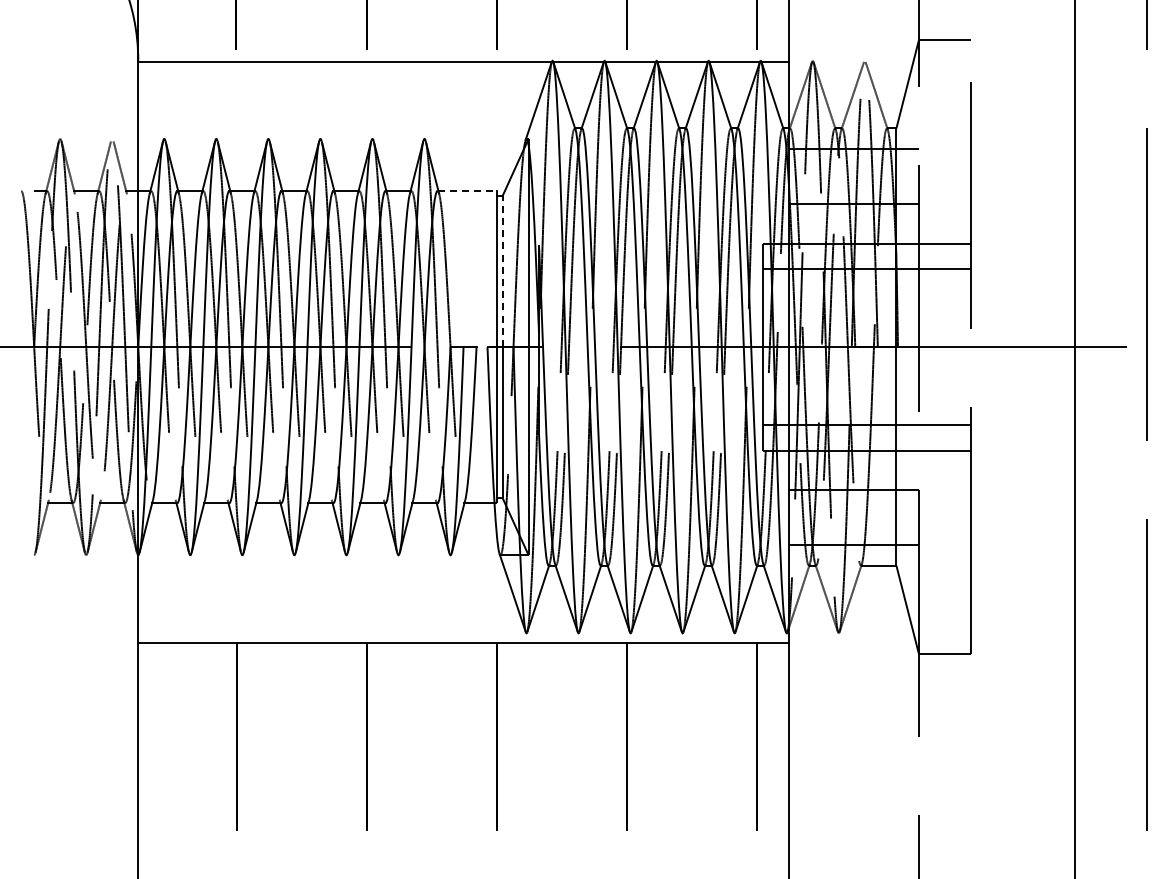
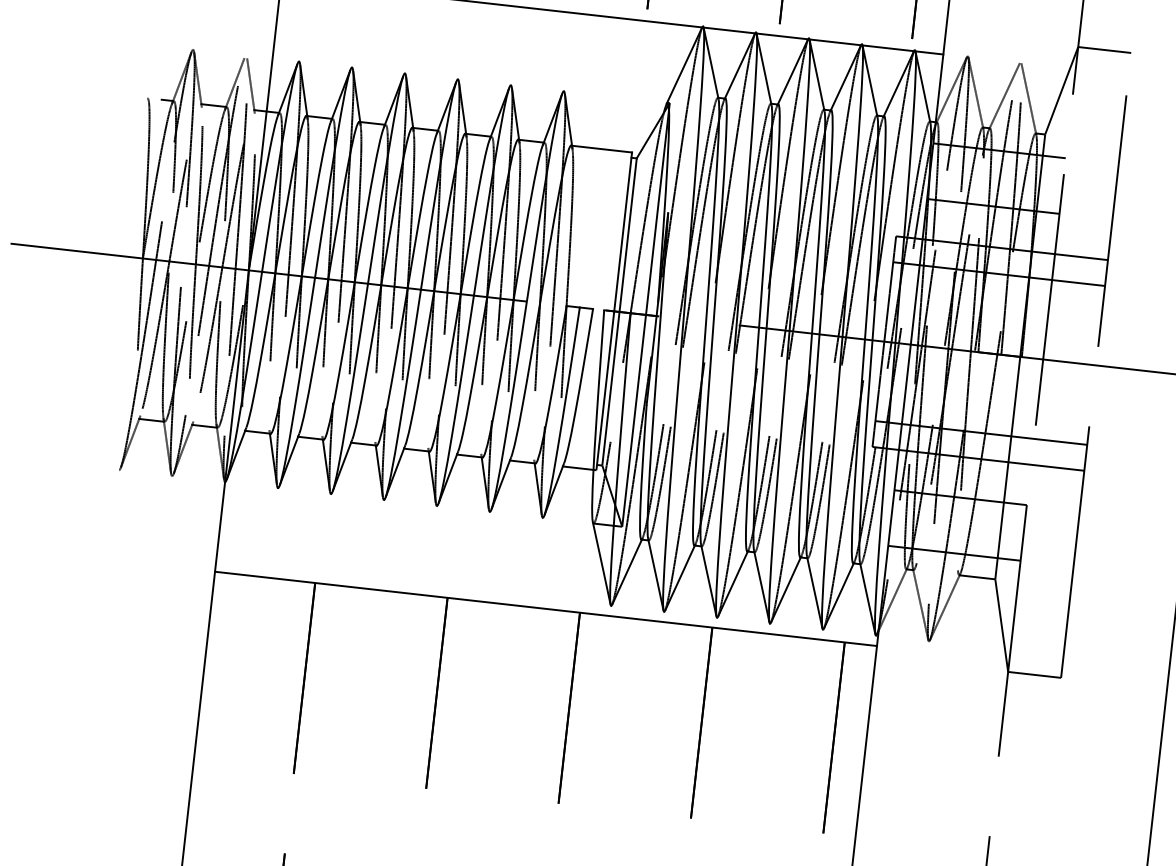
line: (467, 190) -> (601, 148), dashed -> solid
line: (502, 271) -> (628, 235), dashed -> solid

